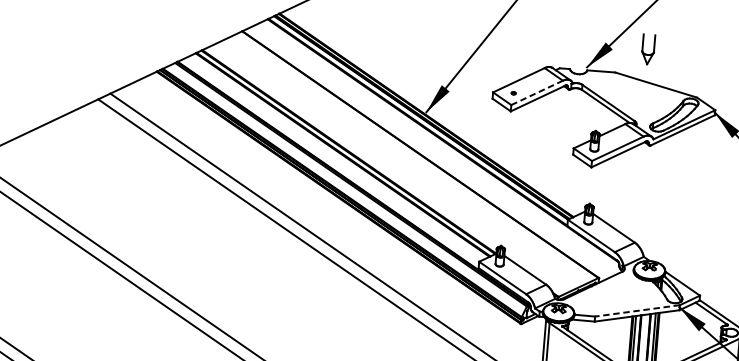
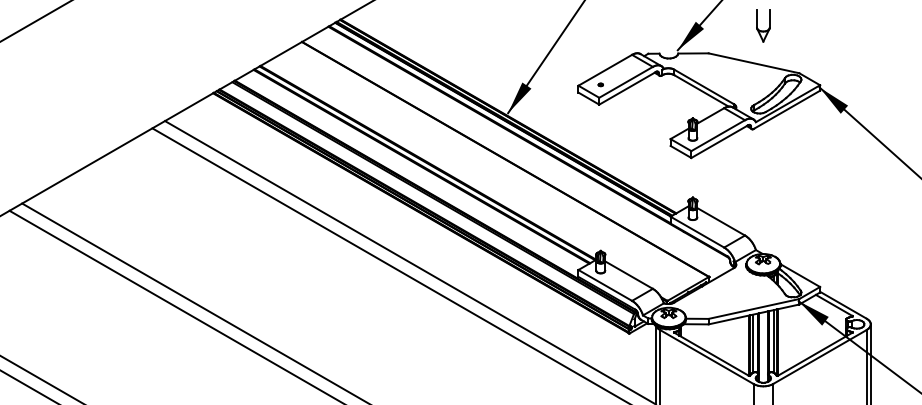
part: (648, 49) -> (763, 25), moved
line: (537, 93) -> (626, 82), dashed -> solid
line: (637, 311) -> (753, 309), dashed -> solid

